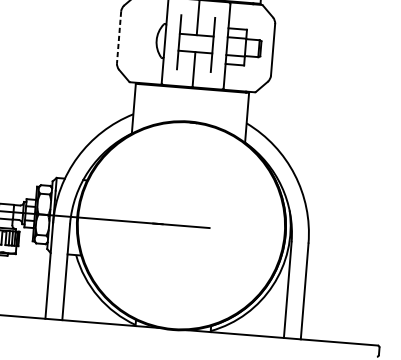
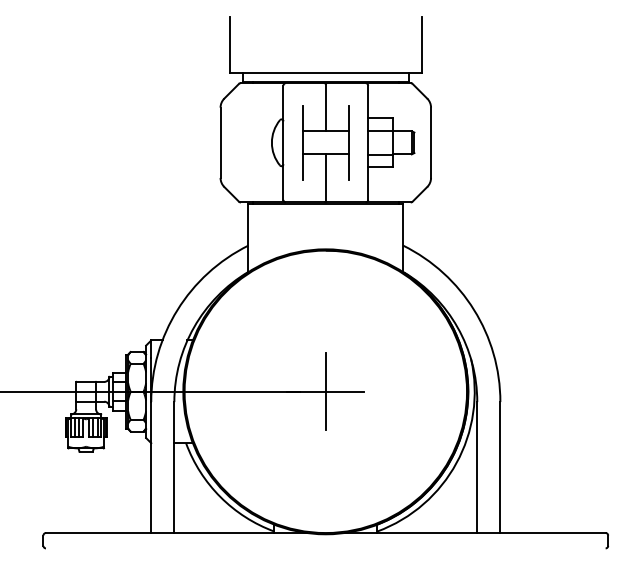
line: (118, 37) -> (220, 143), dashed -> solid
line: (181, 225) -> (325, 391), added

